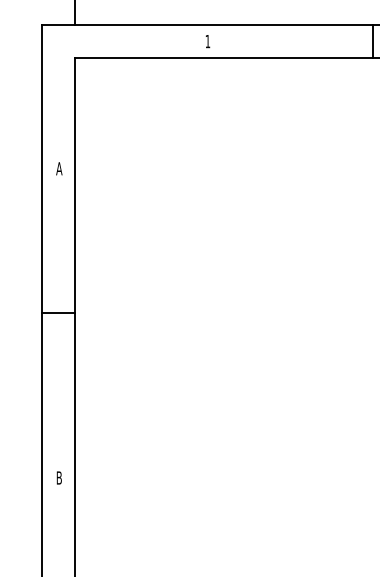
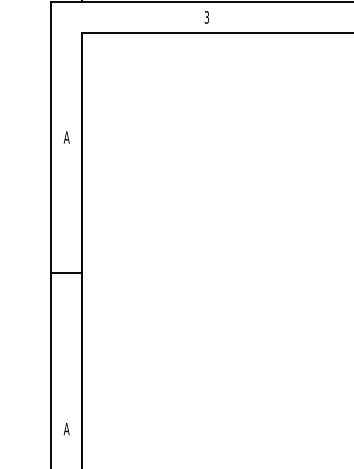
text: (207, 41) -> (206, 17), 1 -> 3
text: (59, 477) -> (66, 428), B -> A

